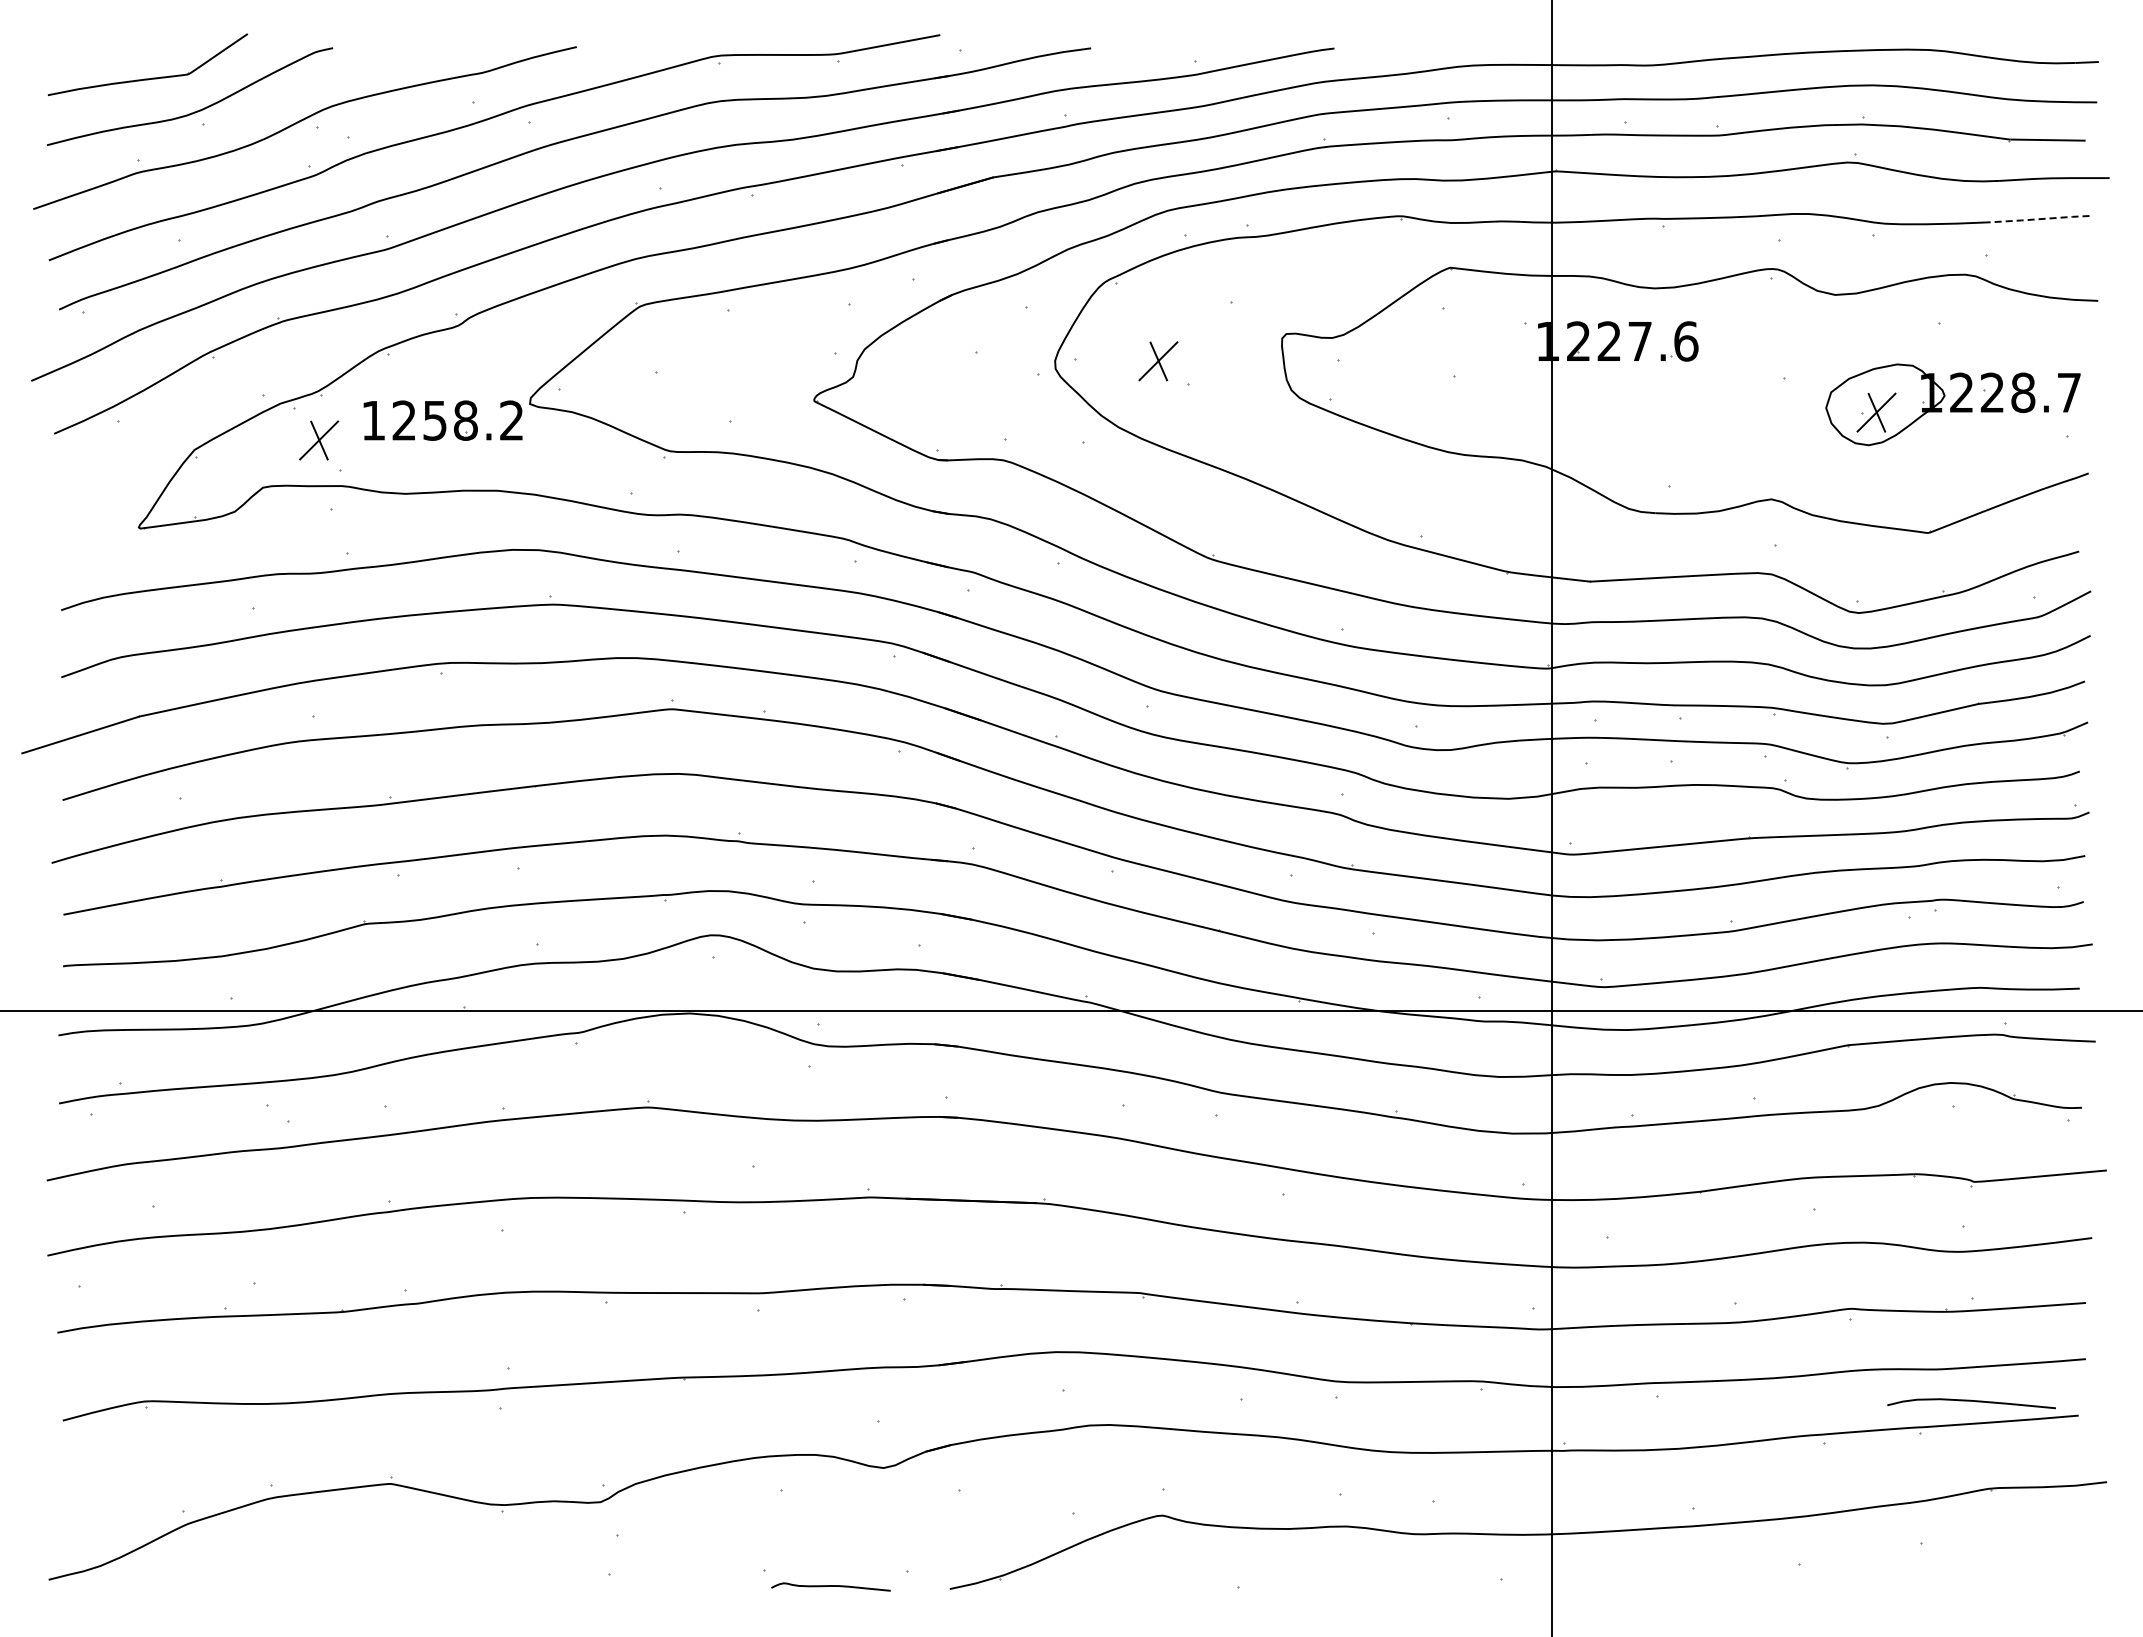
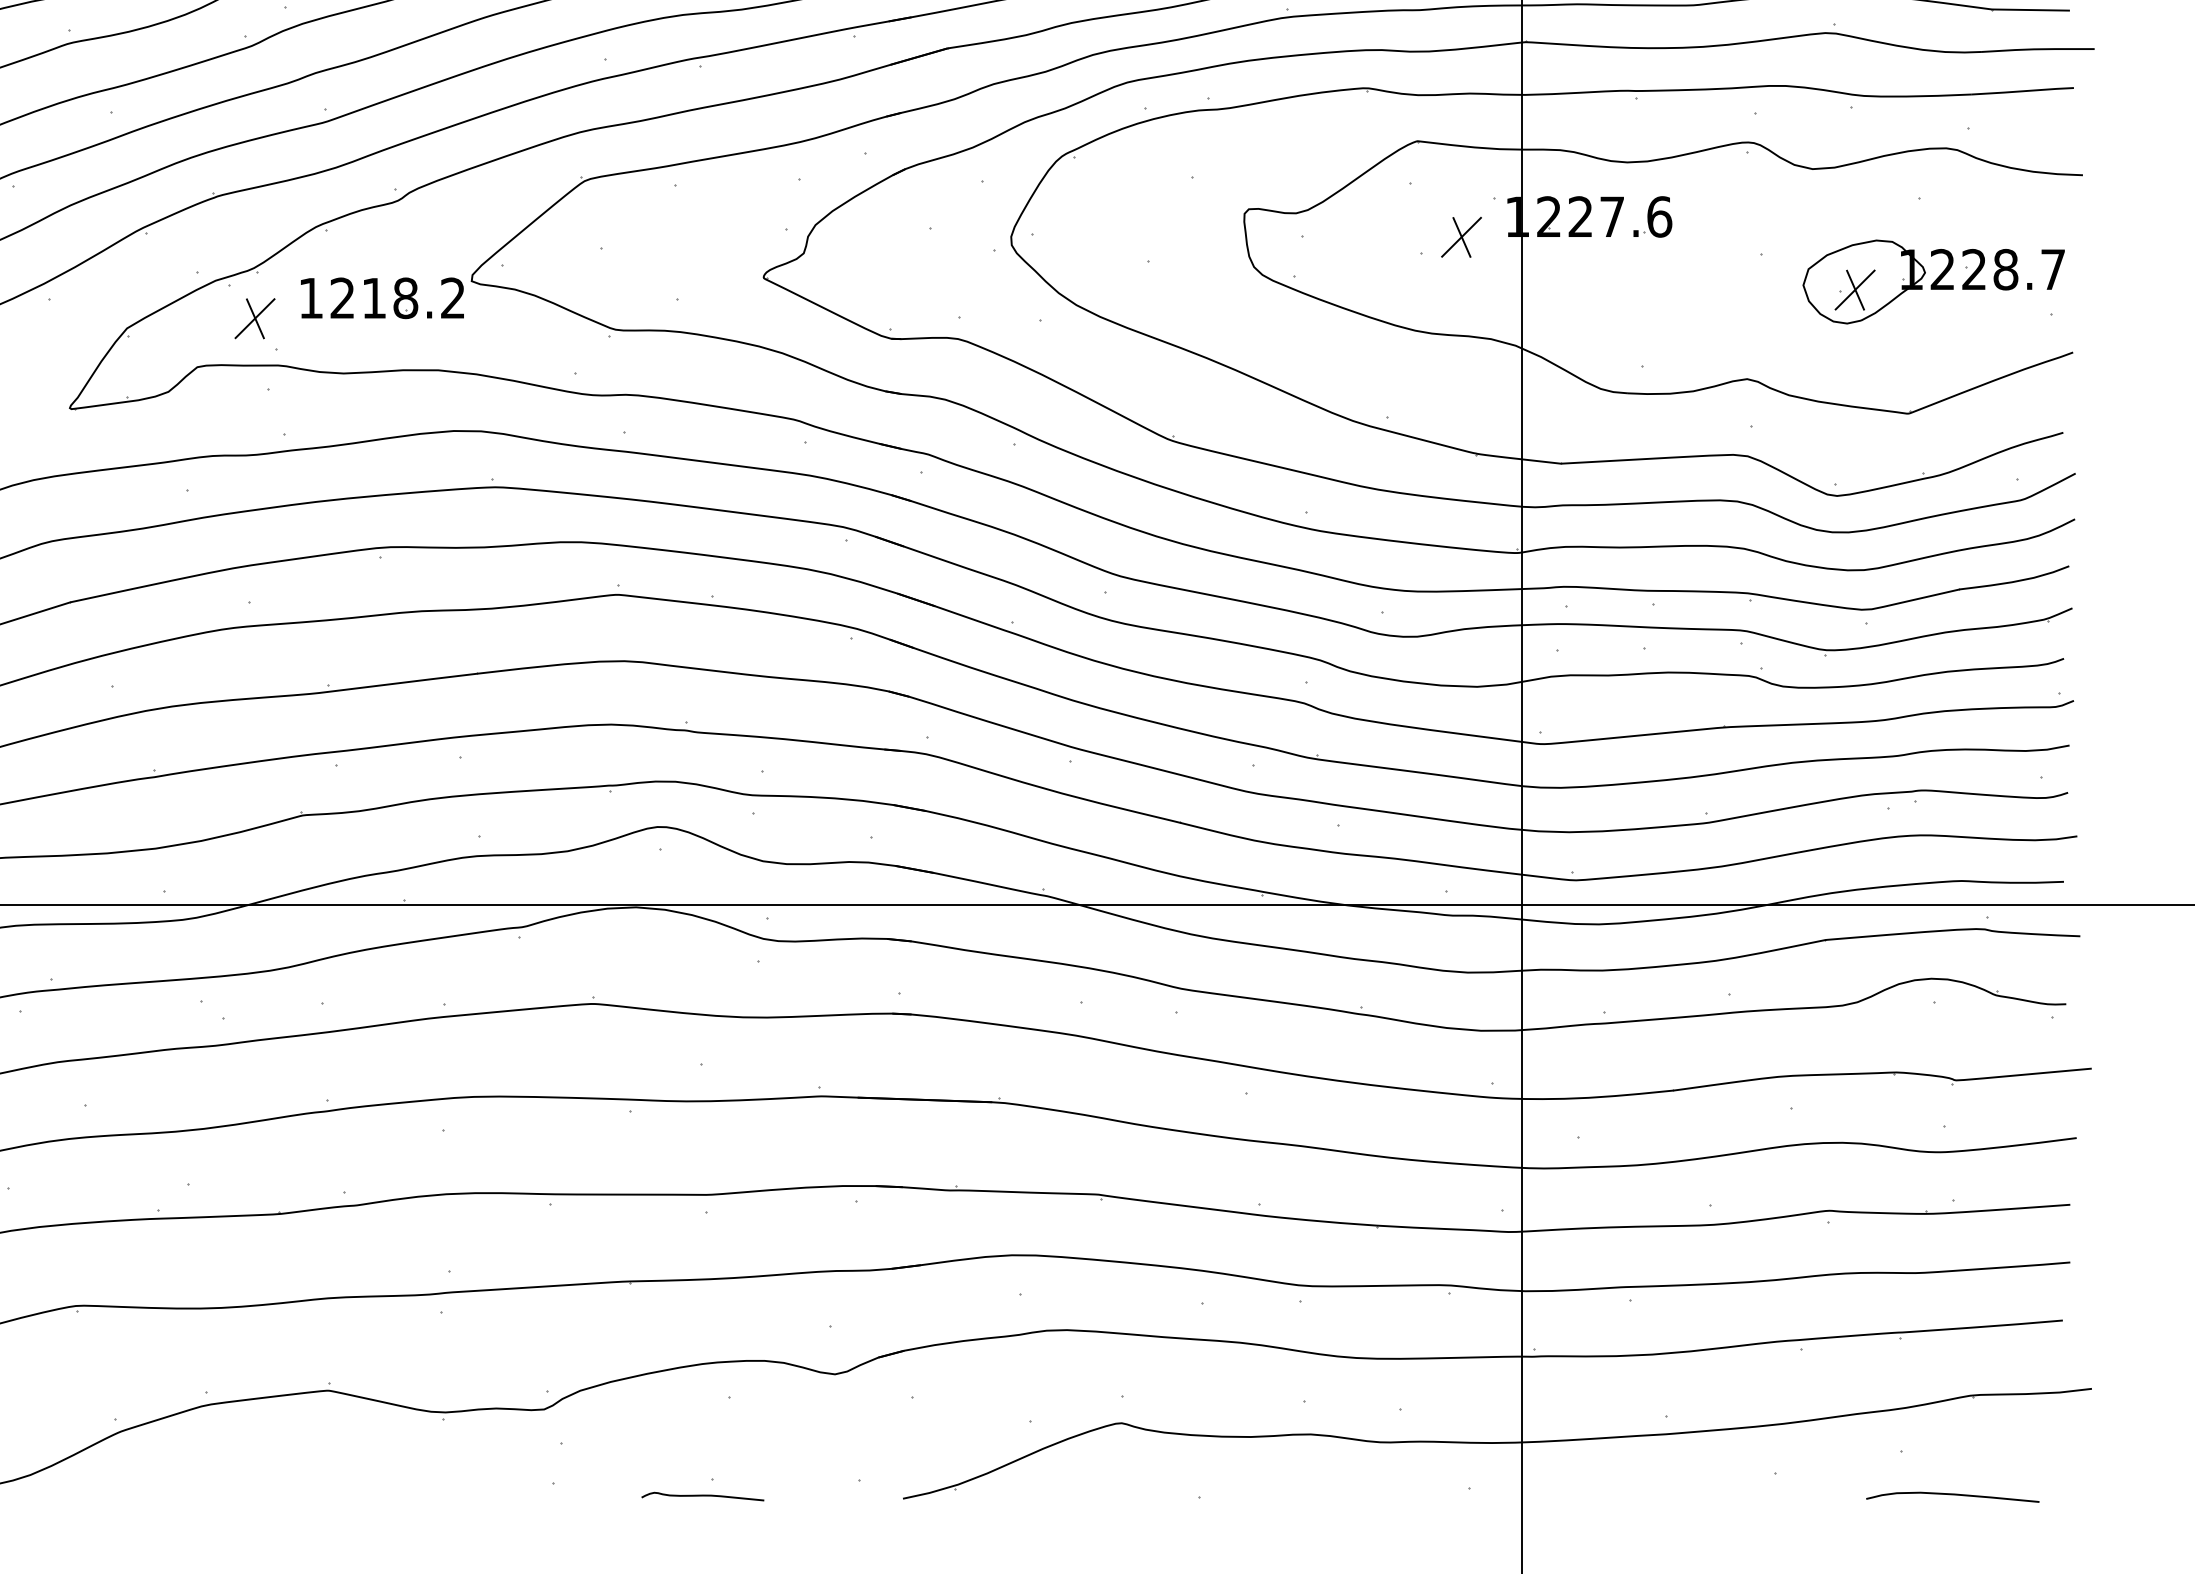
line: (2039, 219) -> (2022, 91), dashed -> solid
part: (1158, 361) -> (1461, 237), moved
text: (434, 420) -> (373, 298), 1258.2 -> 1218.2
curve: (1971, 1401) -> (1952, 1495), moved
curve: (830, 1586) -> (702, 1496), moved

